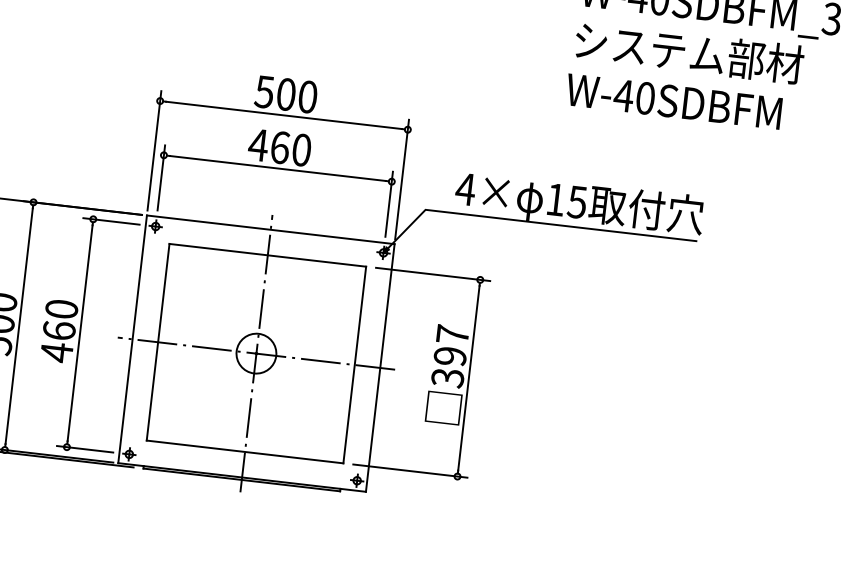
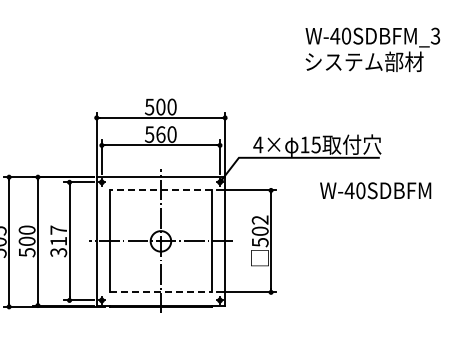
text: (673, 101) -> (375, 190), moved
text: (258, 144) -> (149, 134), 460 -> 560
line: (266, 255) -> (160, 190), solid -> dashed
text: (58, 330) -> (58, 241), 460 -> 317
text: (449, 354) -> (259, 230), 397 -> 502
line: (244, 452) -> (160, 292), solid -> dashed

